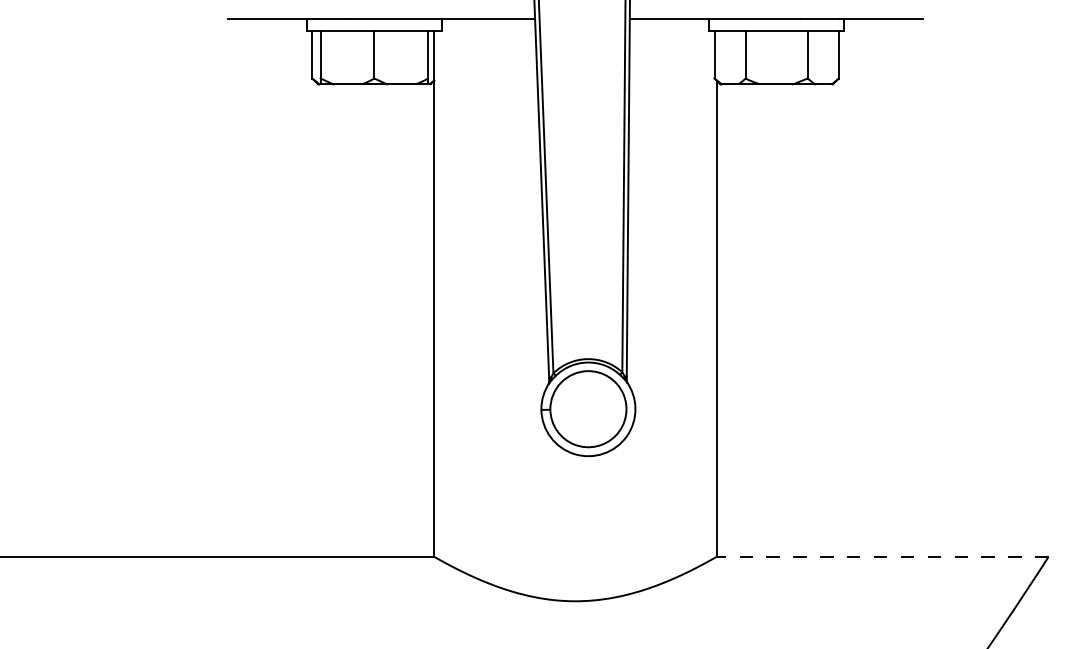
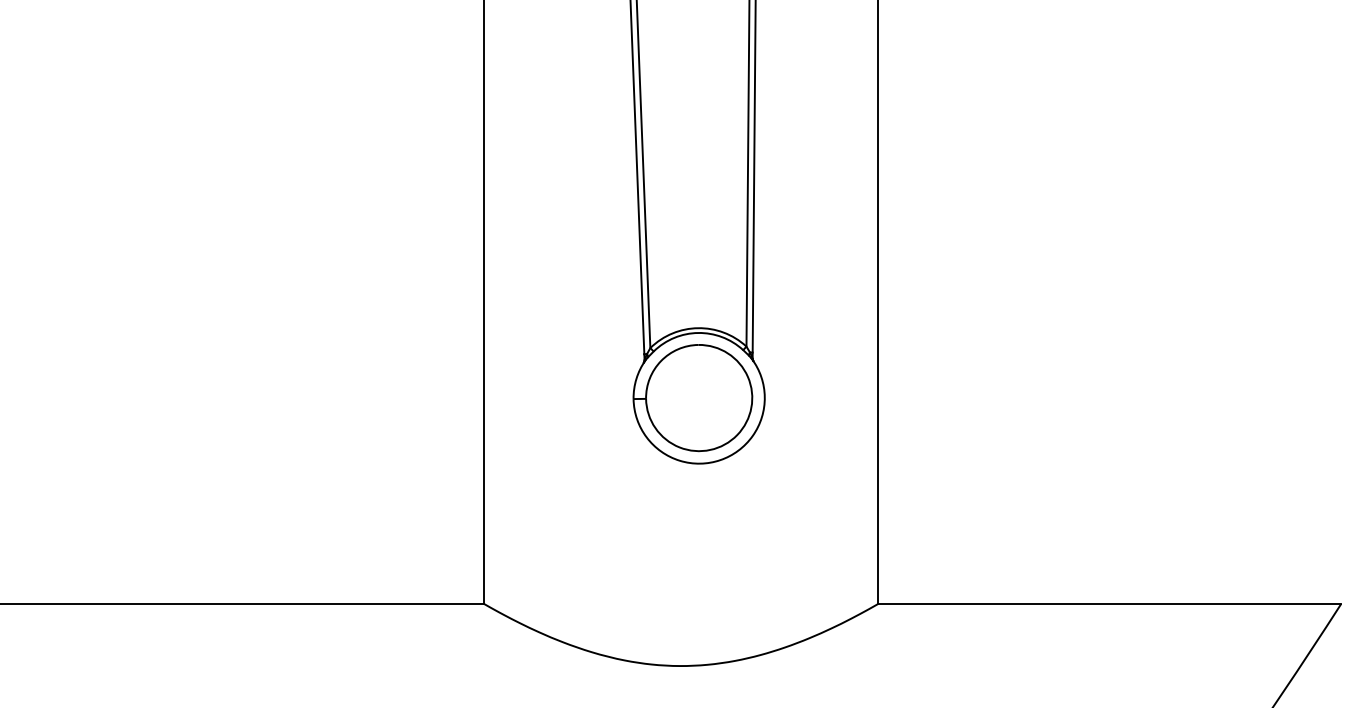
line: (882, 556) -> (1109, 603), dashed -> solid

